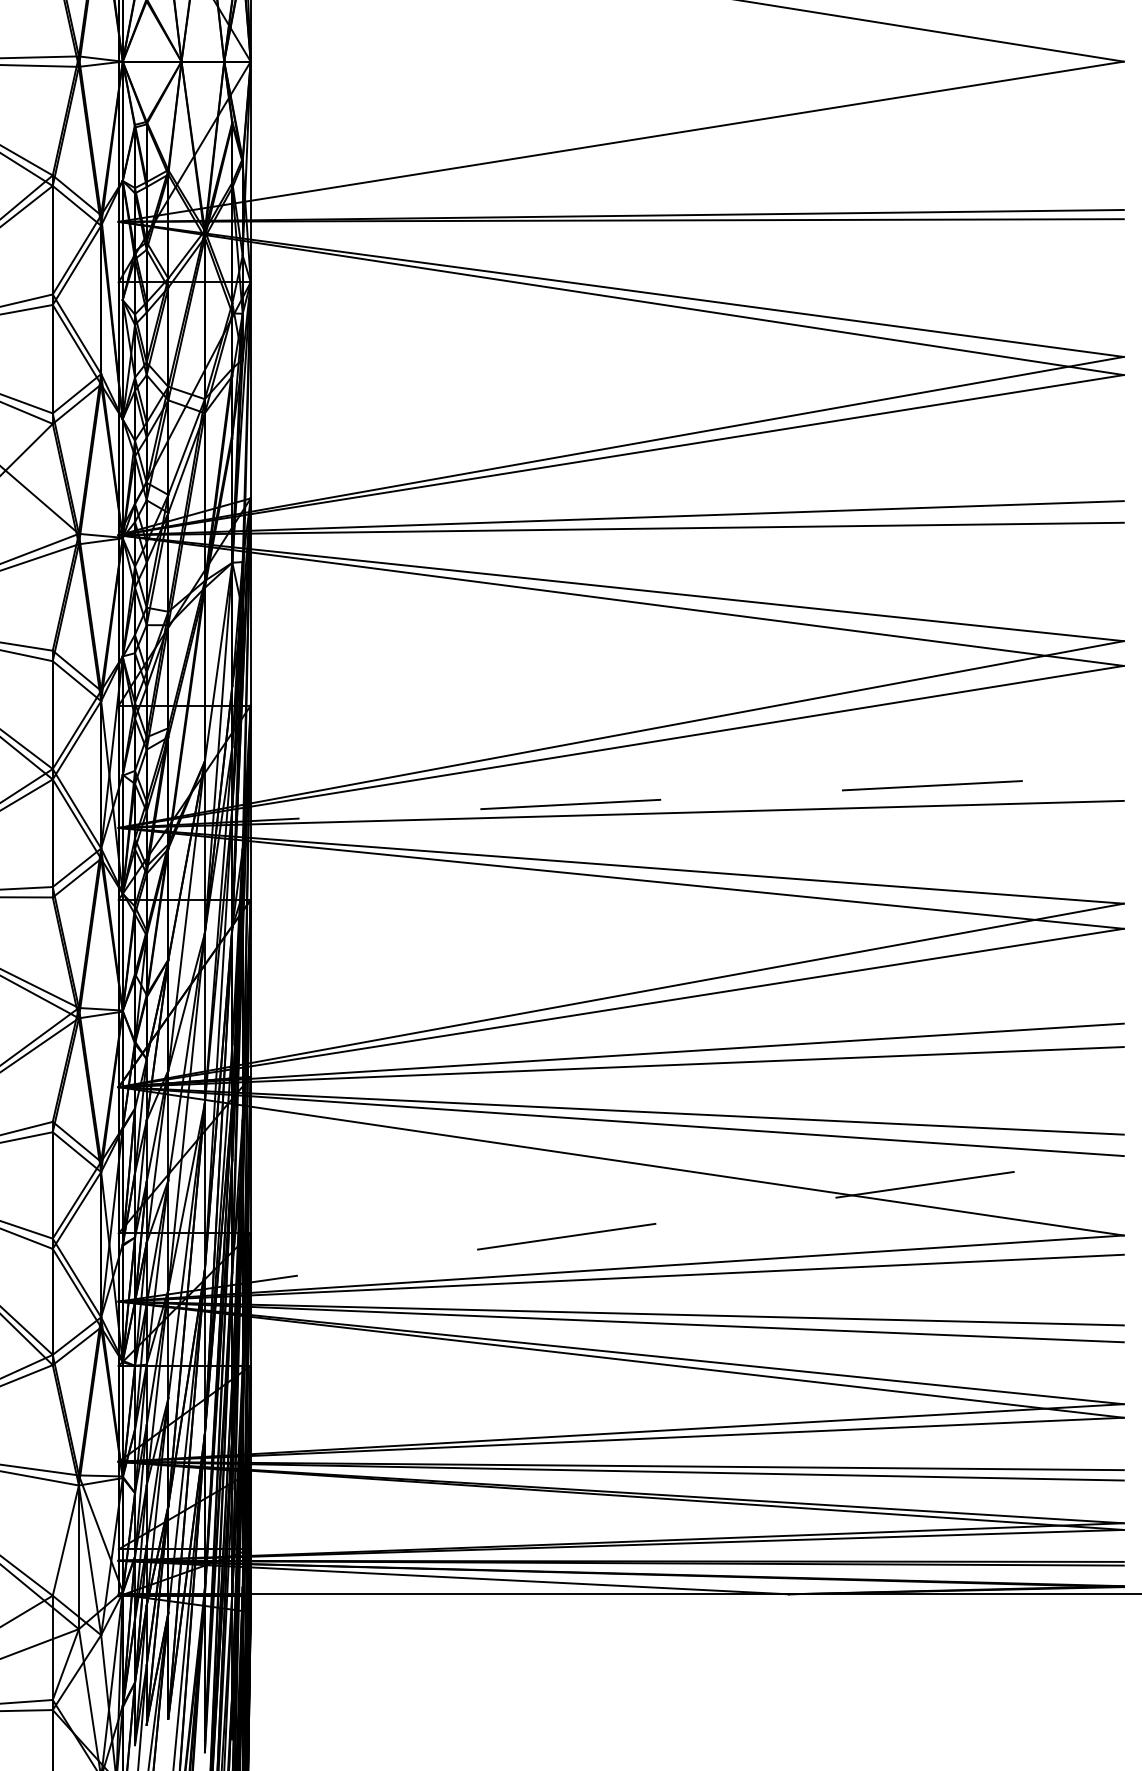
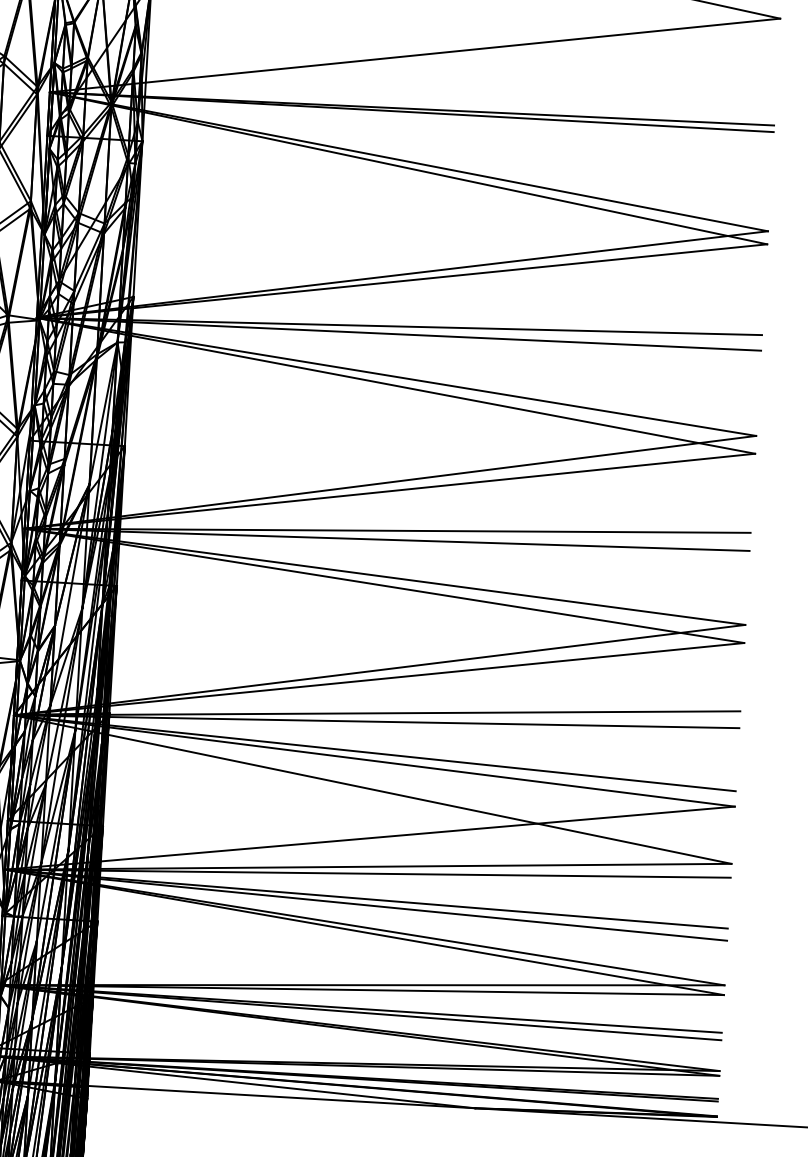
line: (621, 801) -> (387, 530), dashed -> solid
line: (621, 1228) -> (370, 837), dashed -> solid

